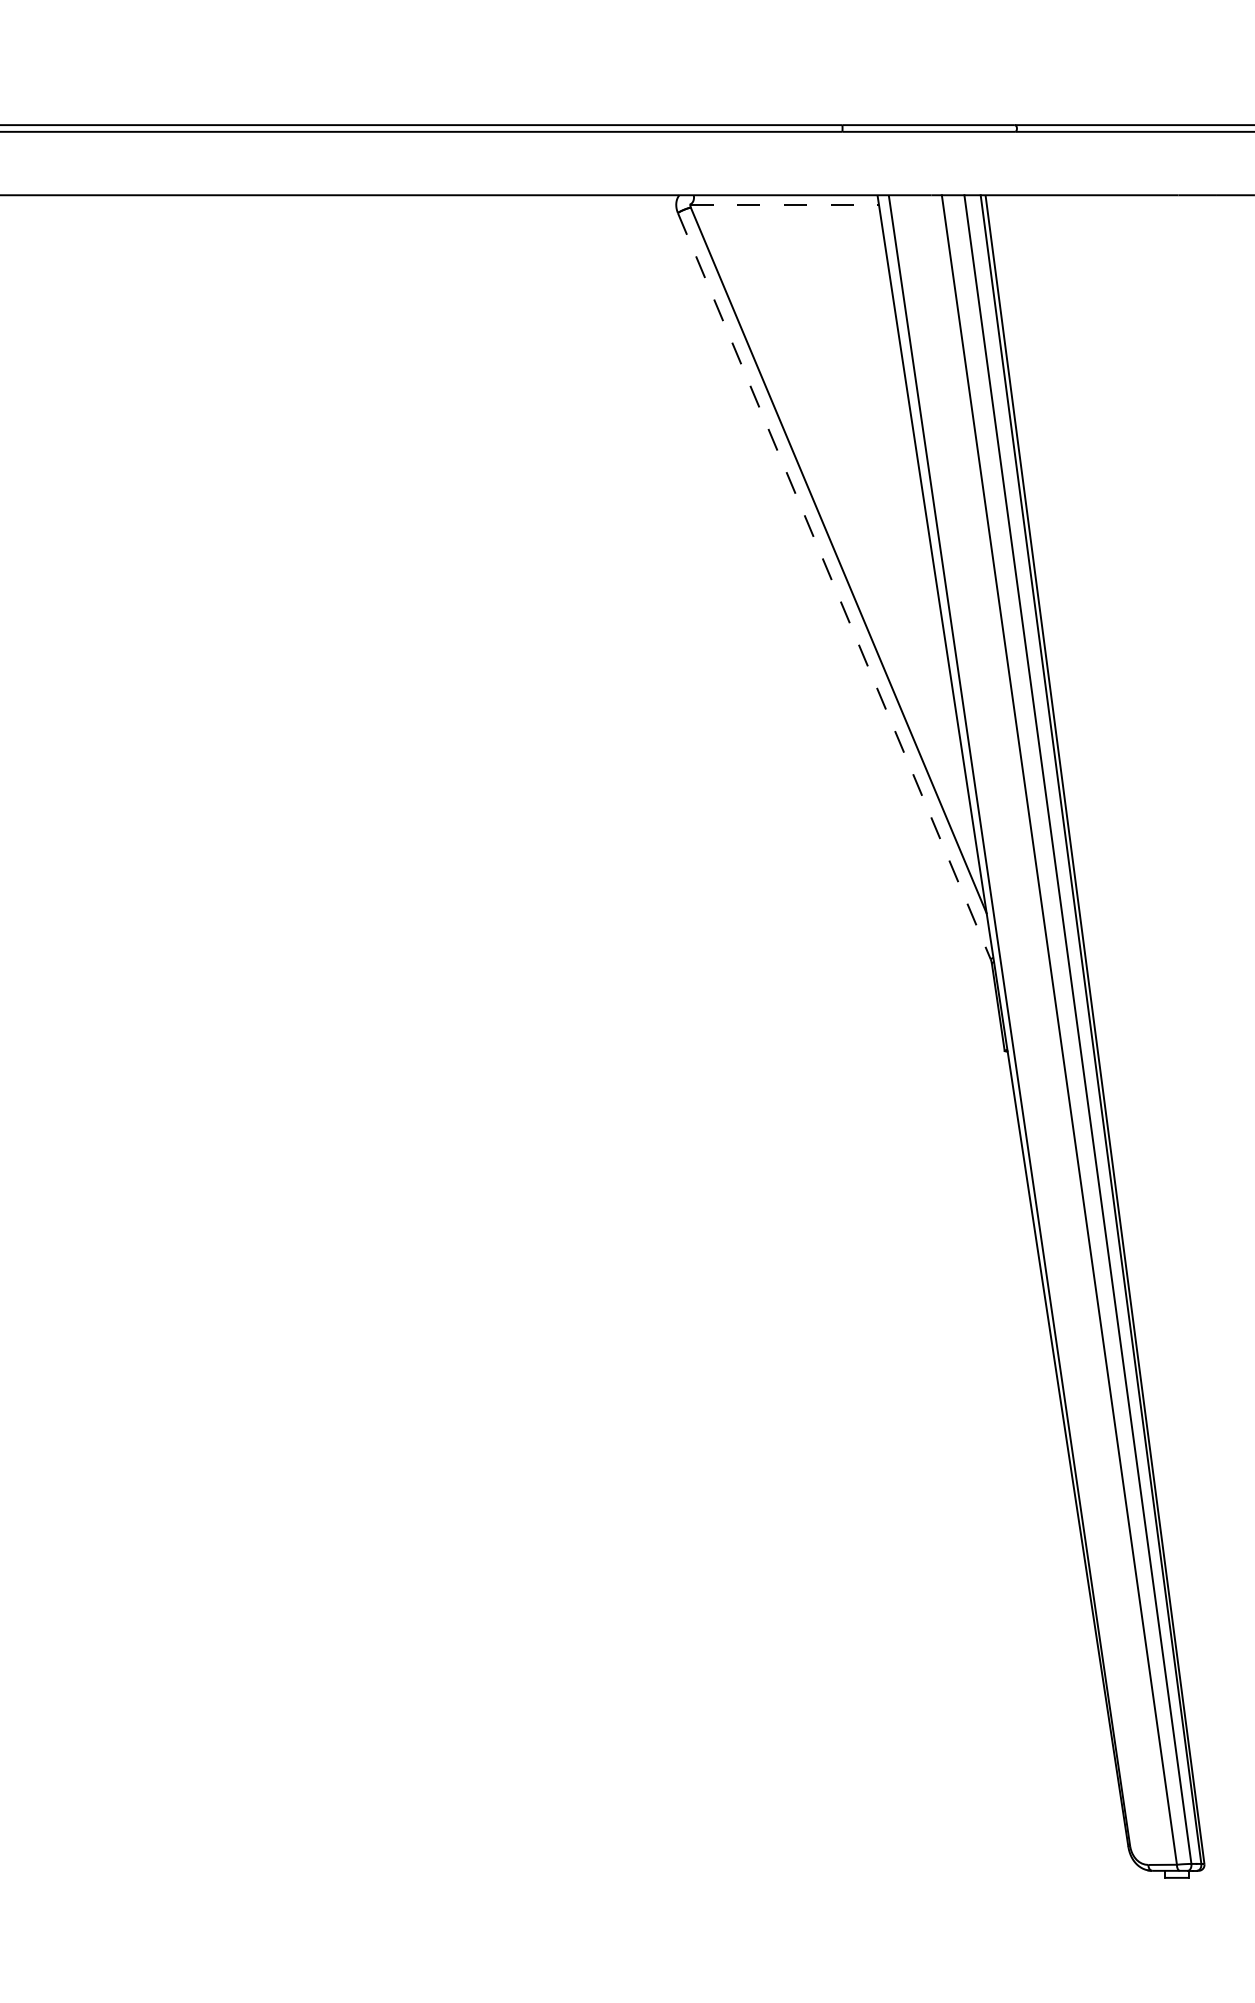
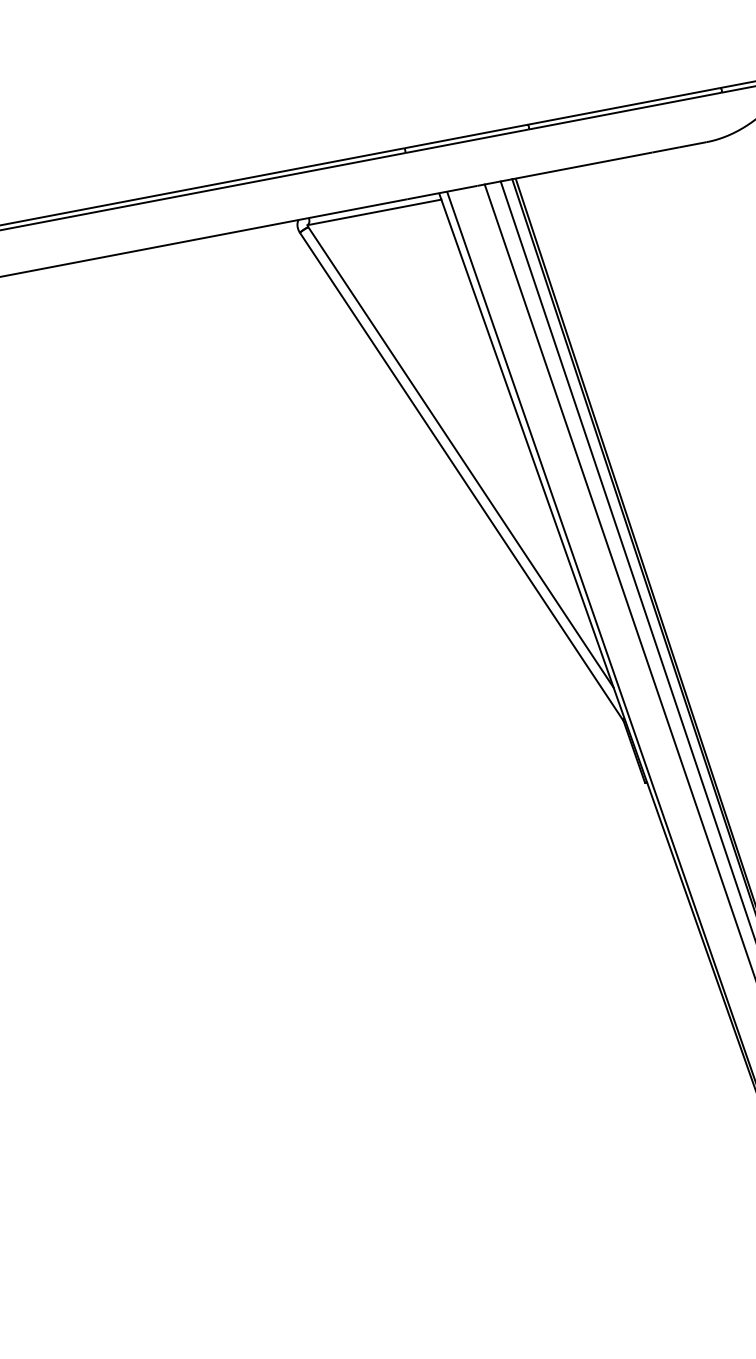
line: (785, 204) -> (375, 212), dashed -> solid
line: (834, 586) -> (461, 476), dashed -> solid

